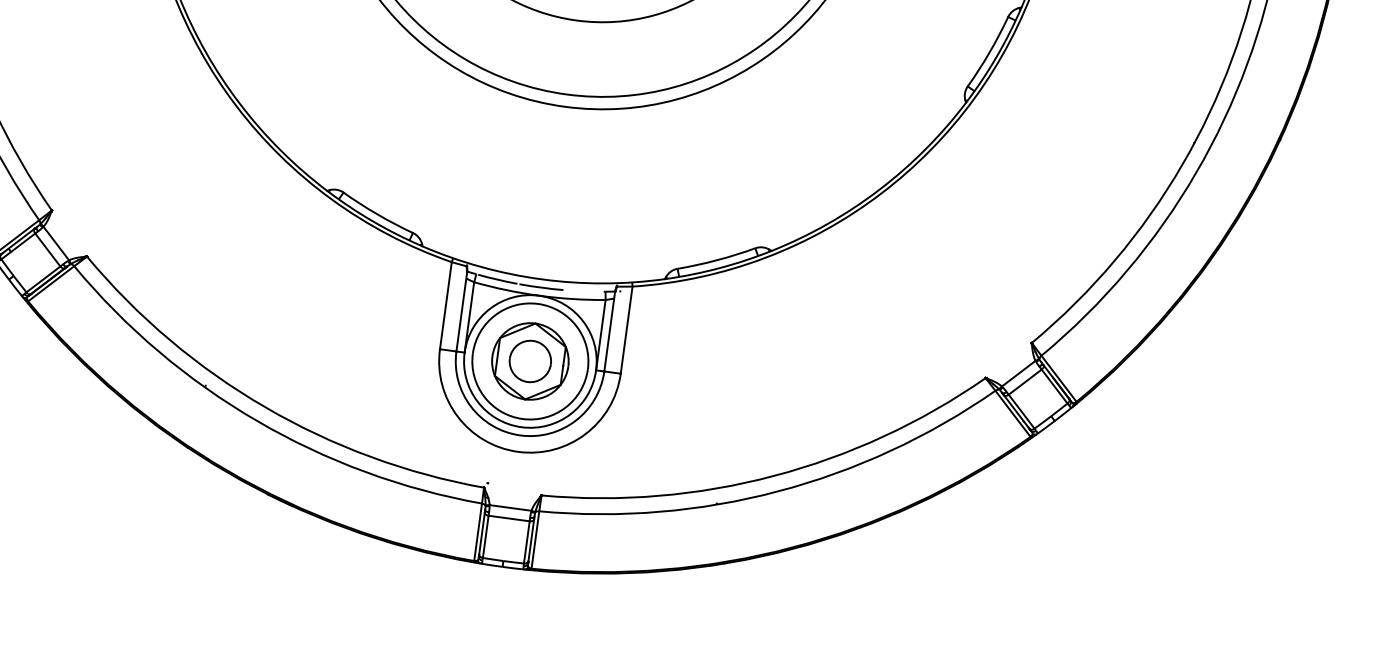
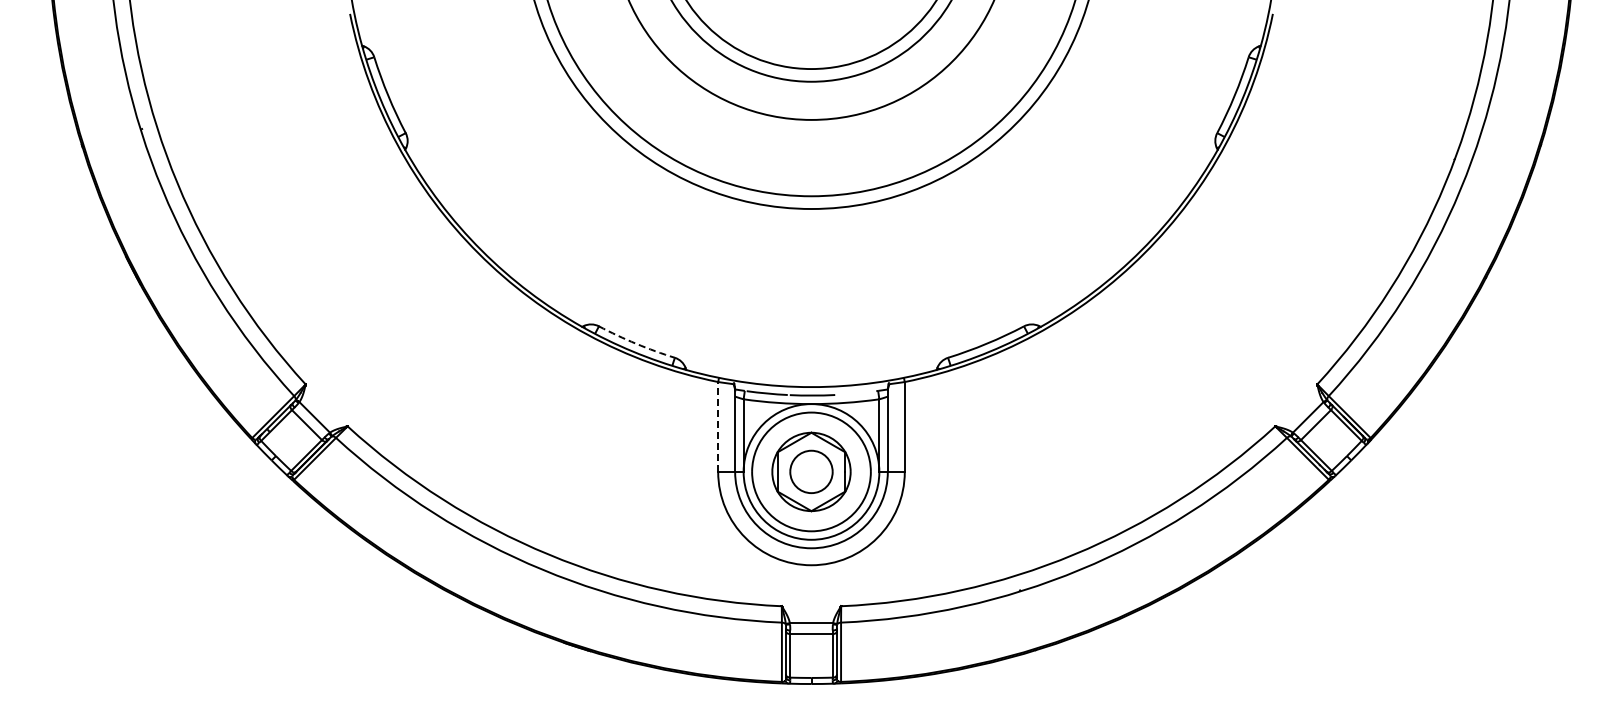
arc: (377, 214) -> (636, 343), solid -> dashed
line: (446, 305) -> (718, 426), solid -> dashed

